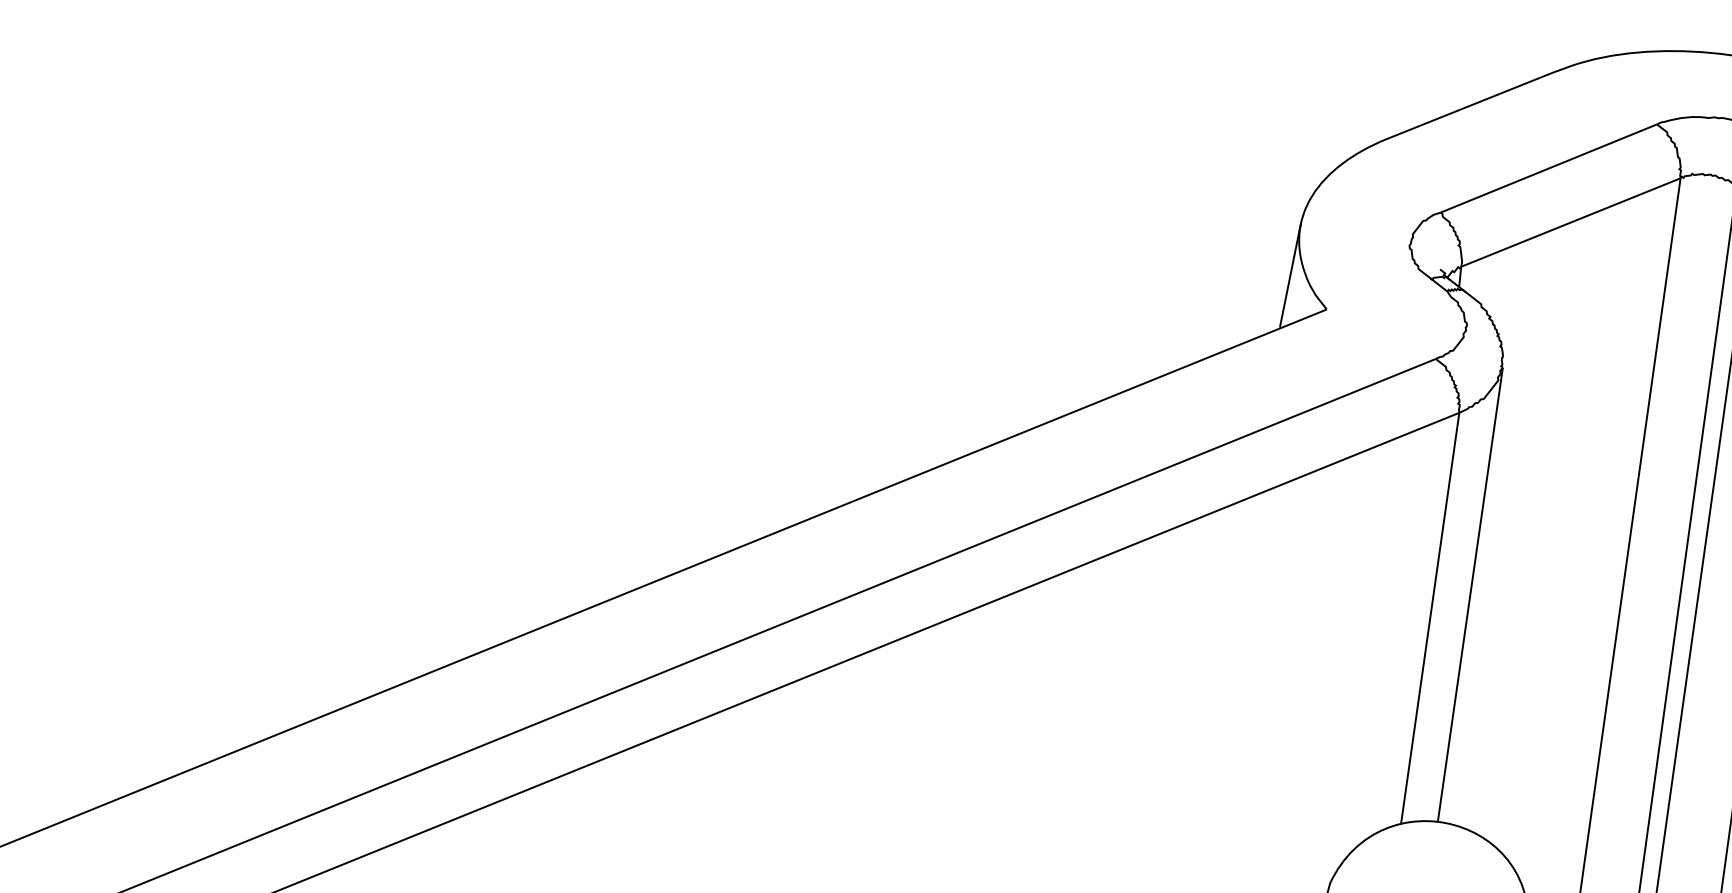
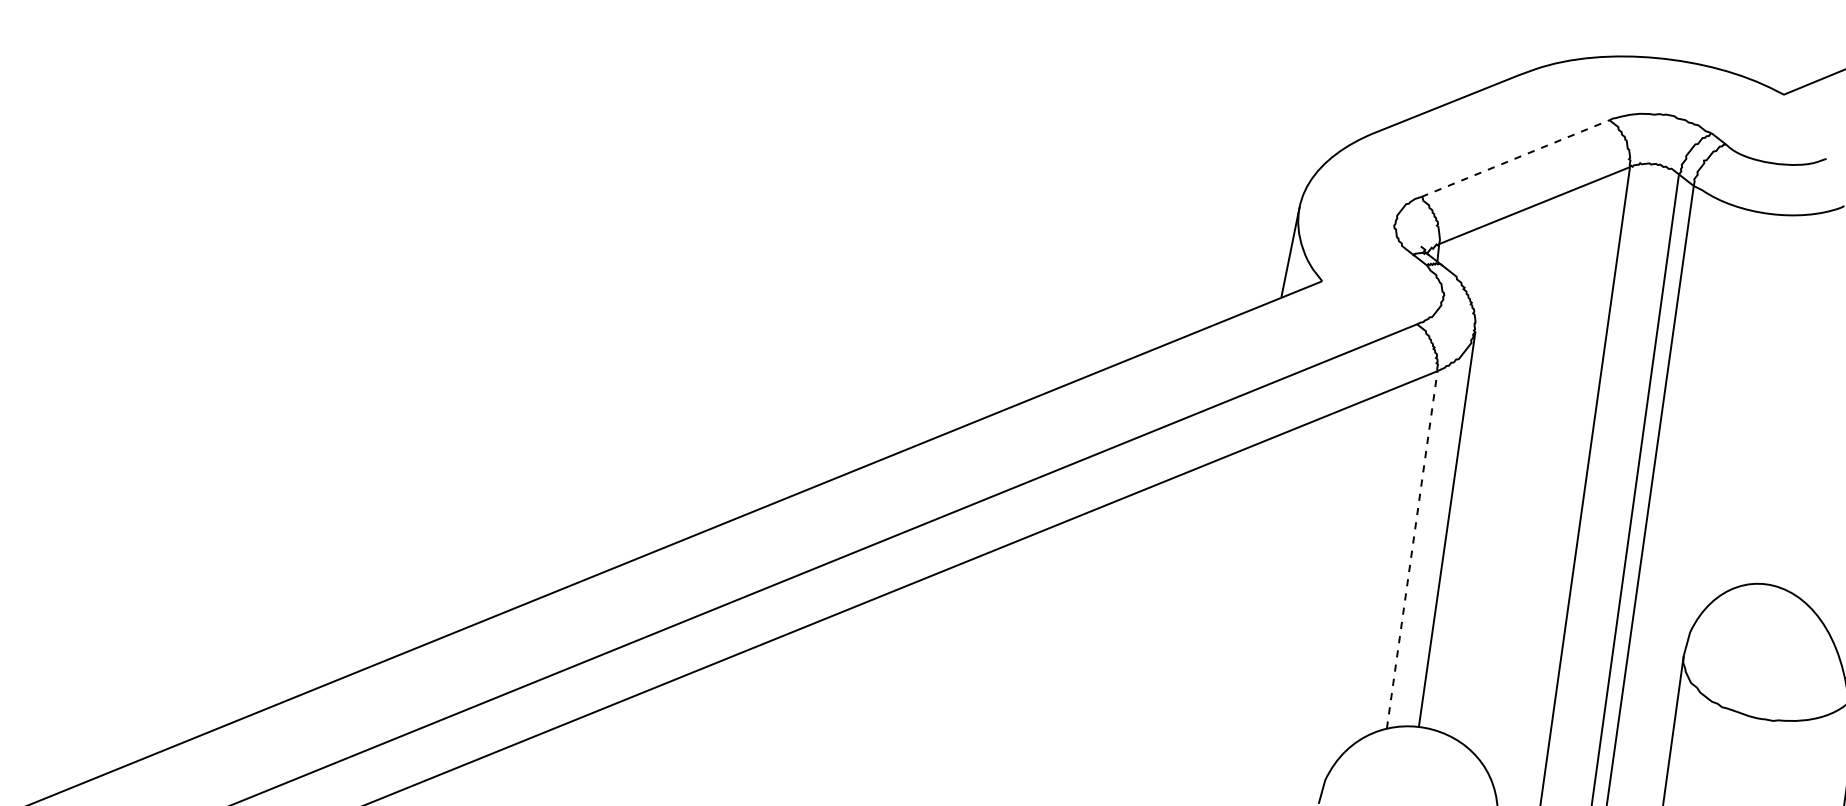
line: (1548, 168) -> (1515, 158), solid -> dashed
line: (1430, 617) -> (1412, 549), solid -> dashed

